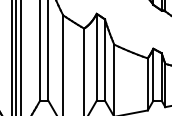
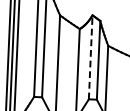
line: (96, 56) -> (90, 56), solid -> dashed

